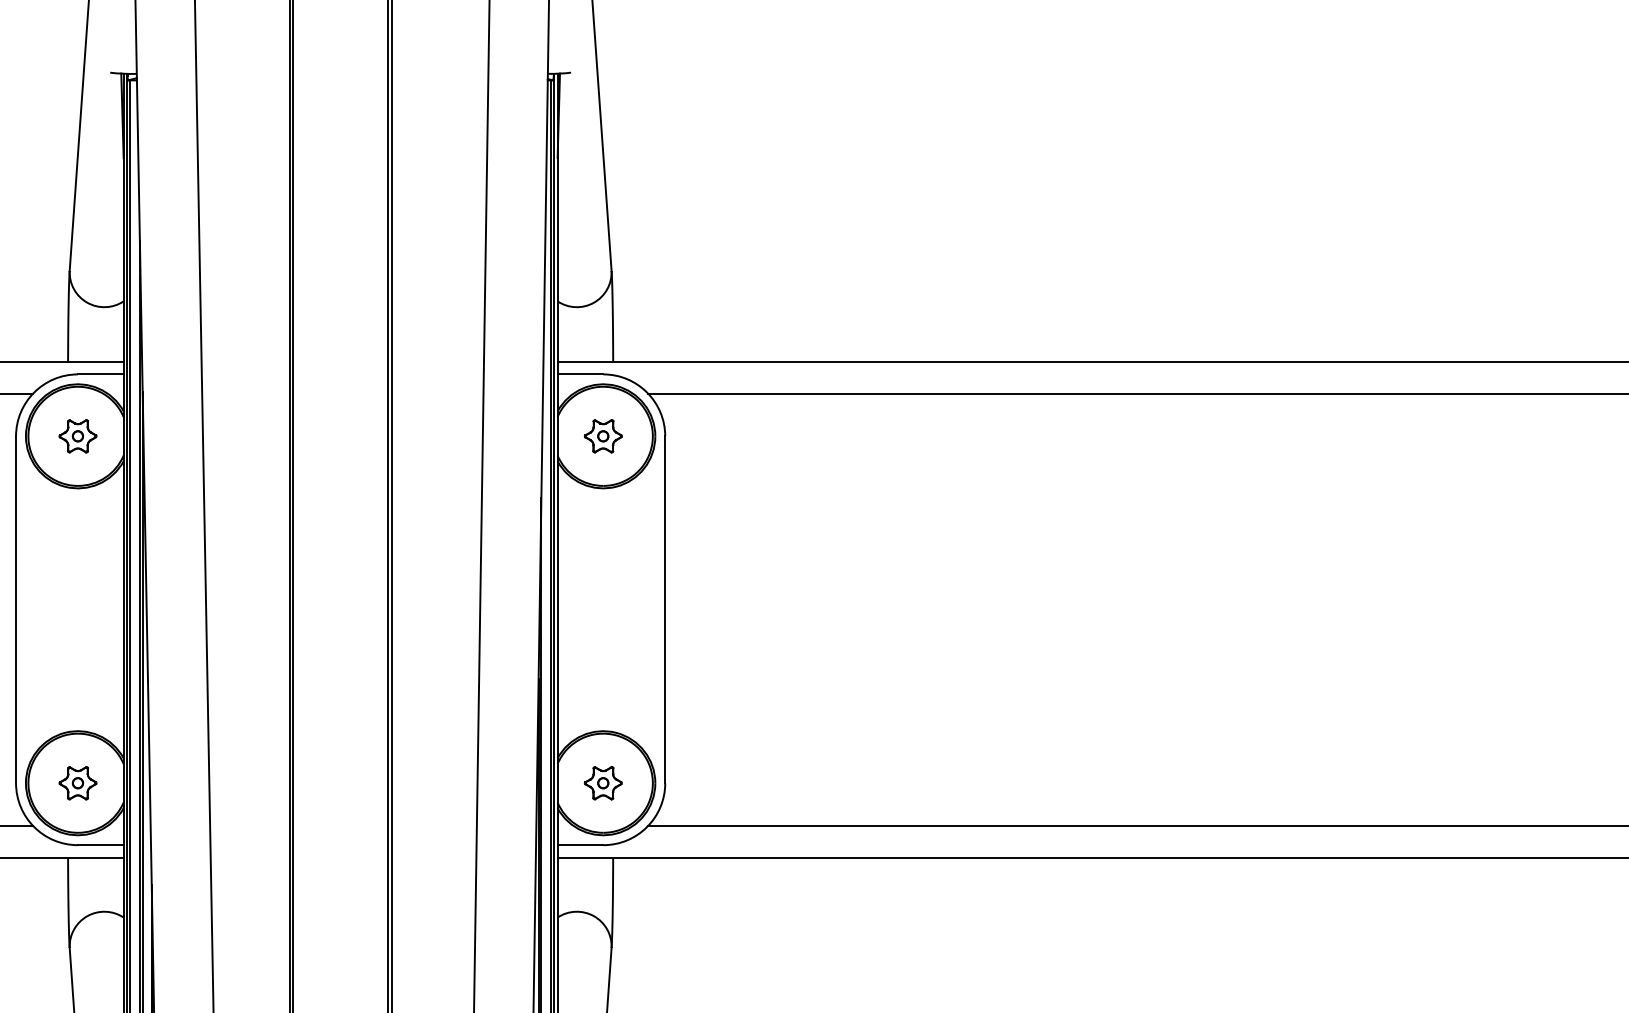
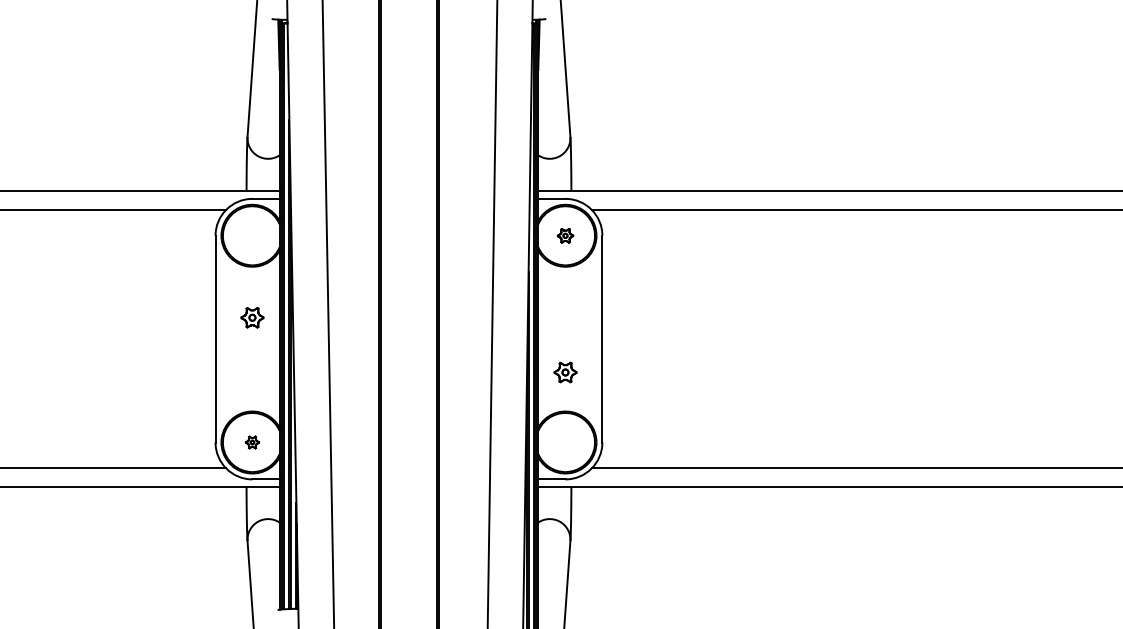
part: (78, 435) -> (252, 317), moved
part: (603, 435) -> (565, 235), size x0.7
part: (78, 783) -> (252, 442), size x0.6
part: (603, 783) -> (565, 372), moved

